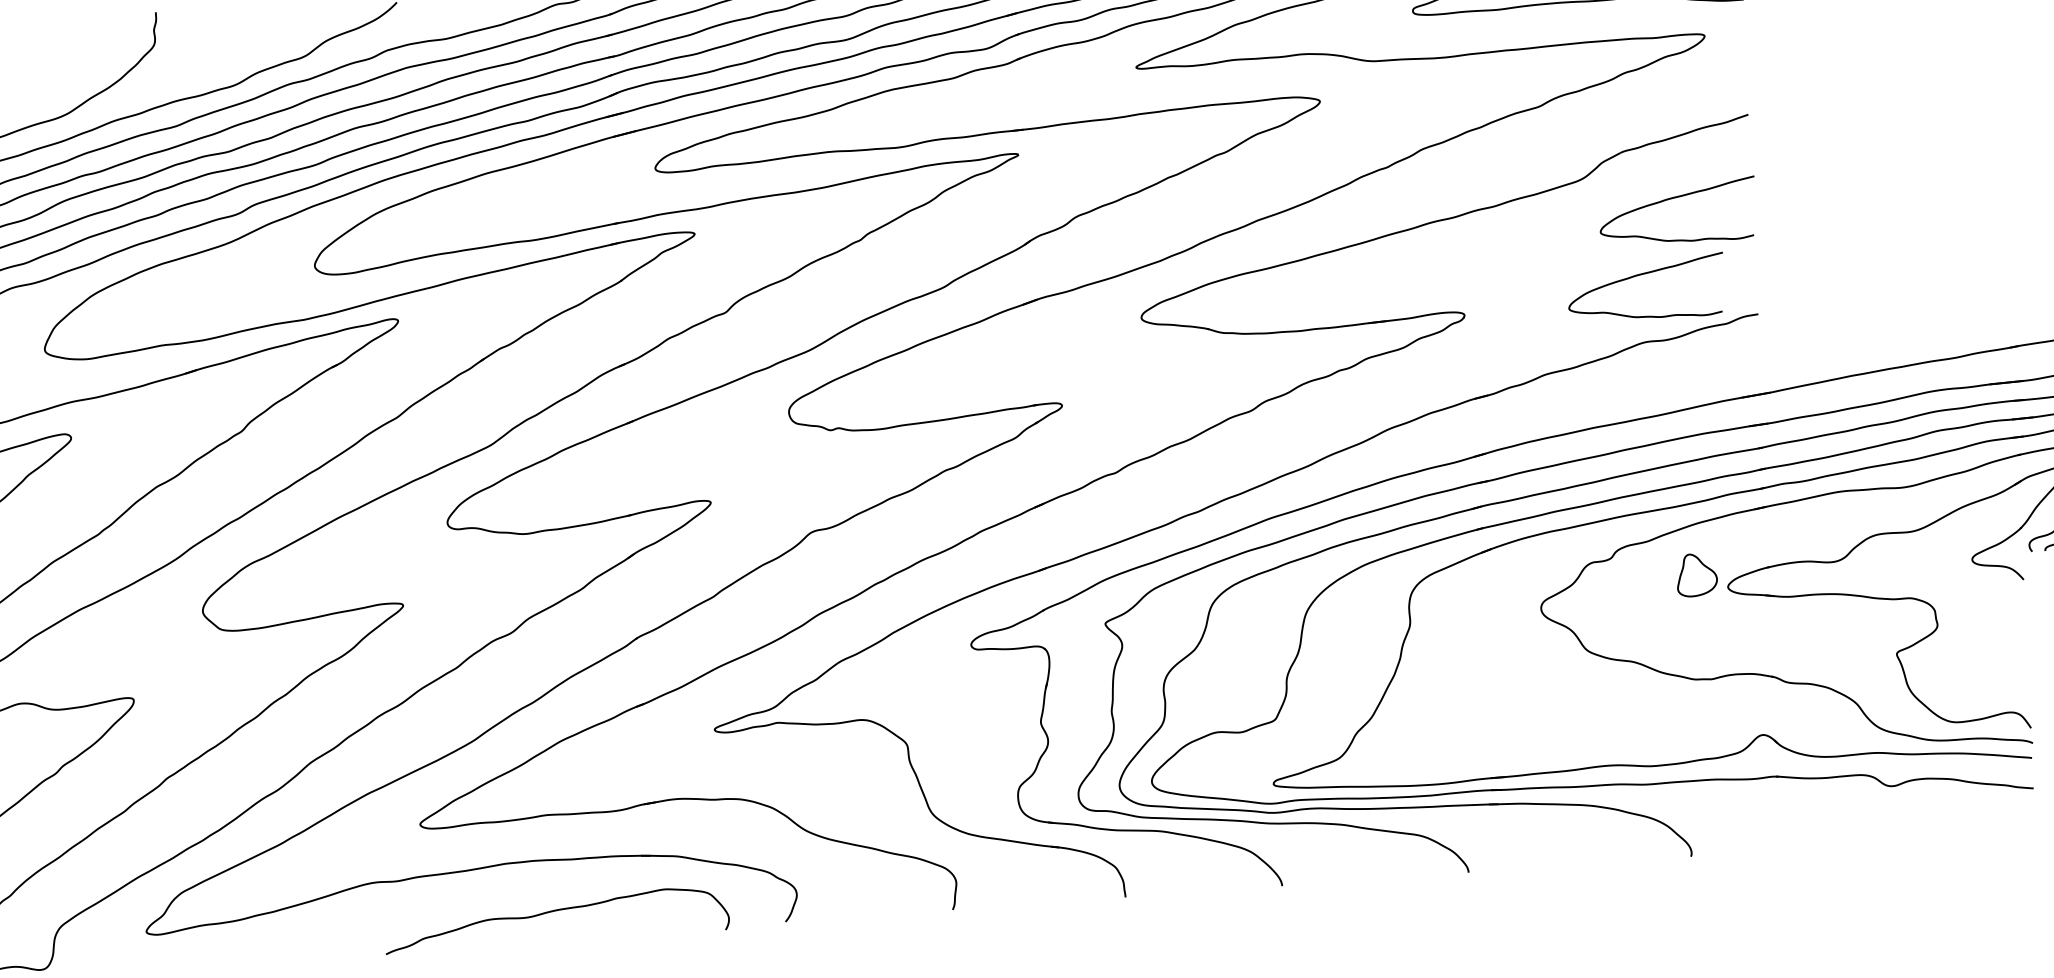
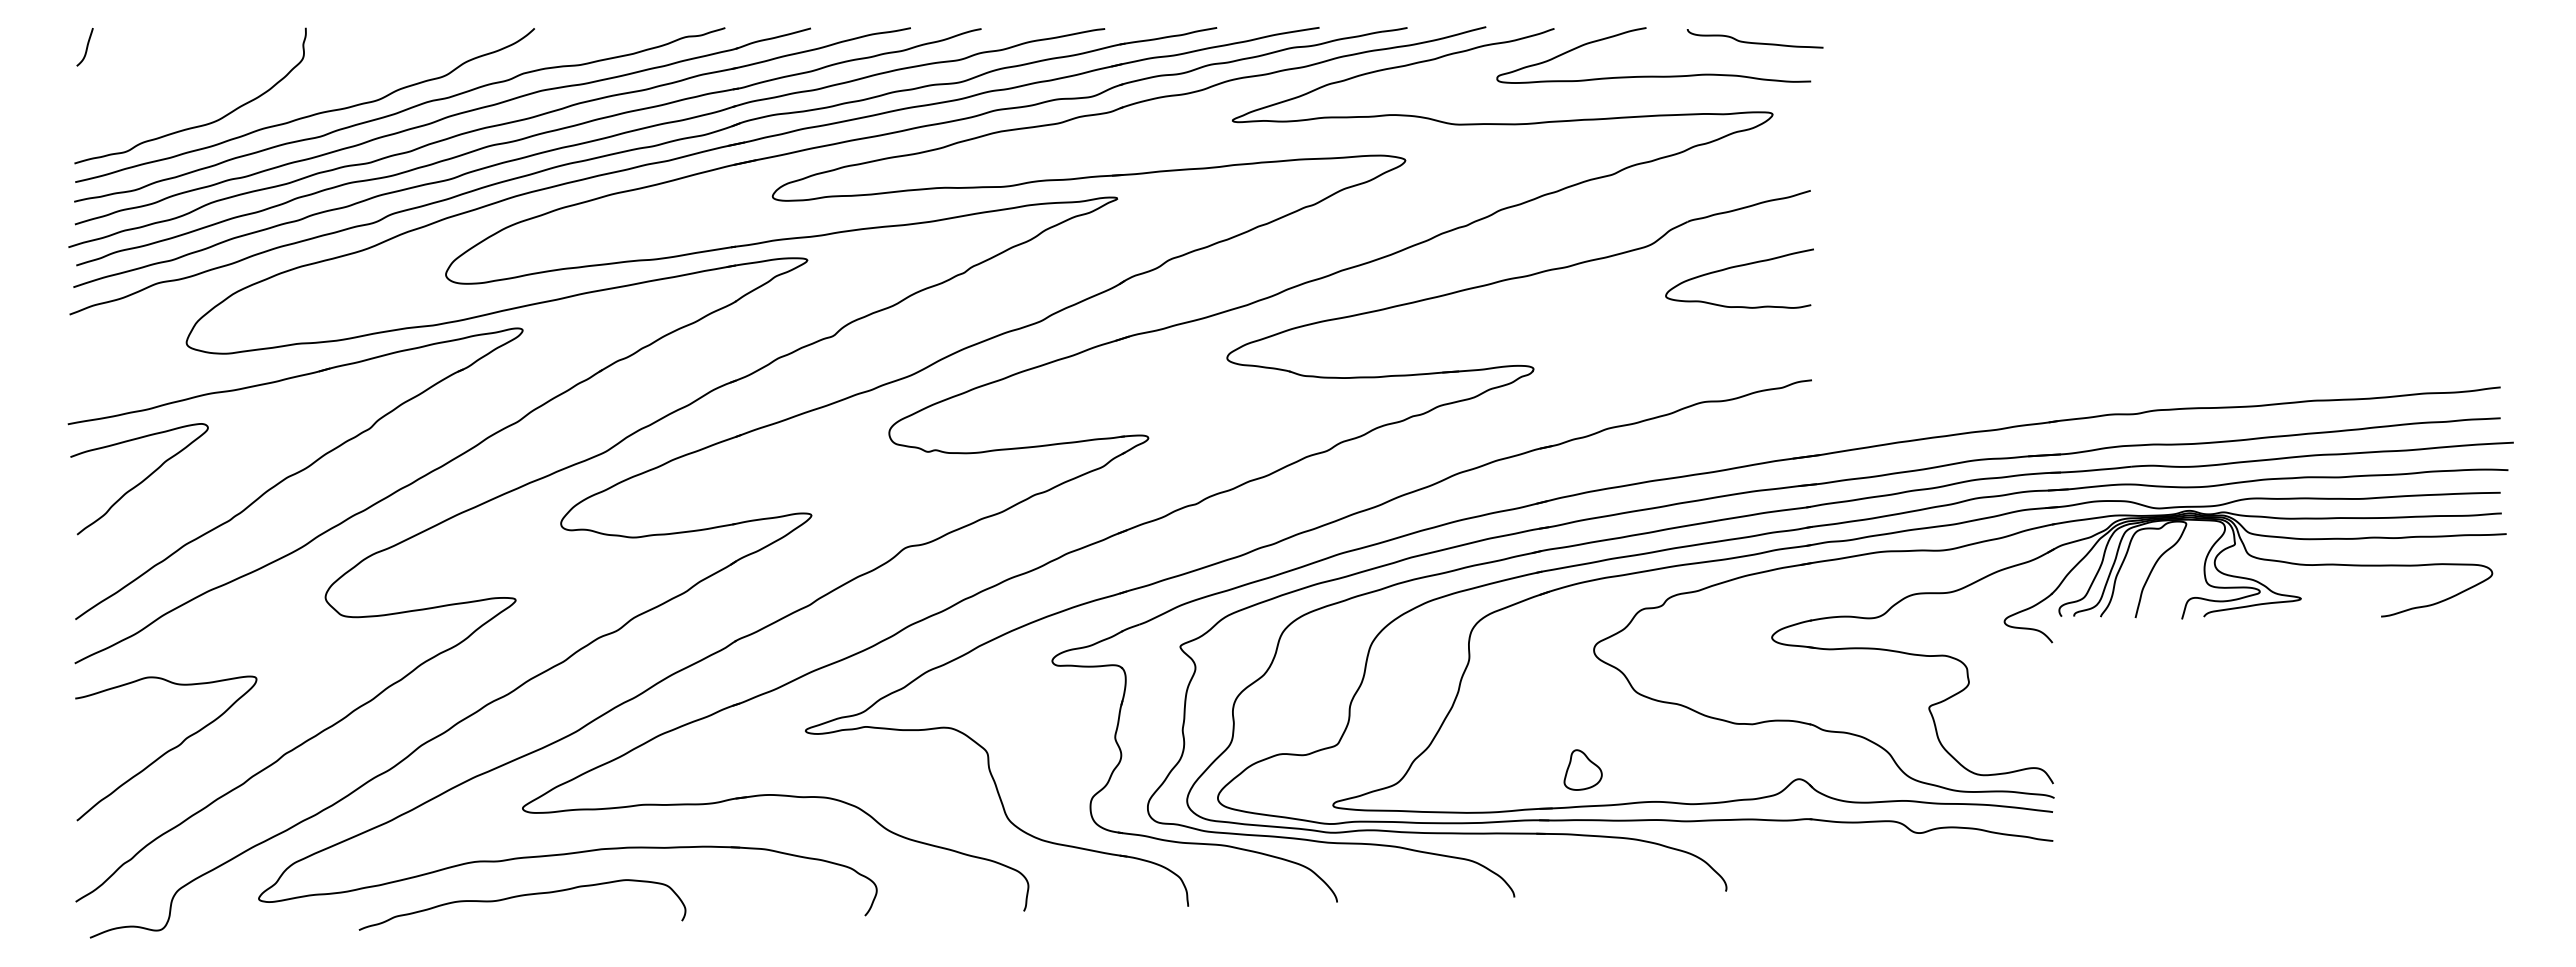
curve: (1643, 275) -> (1704, 338), removed
part: (1696, 574) -> (1582, 769), moved
curve: (556, 911) -> (522, 896), moved

